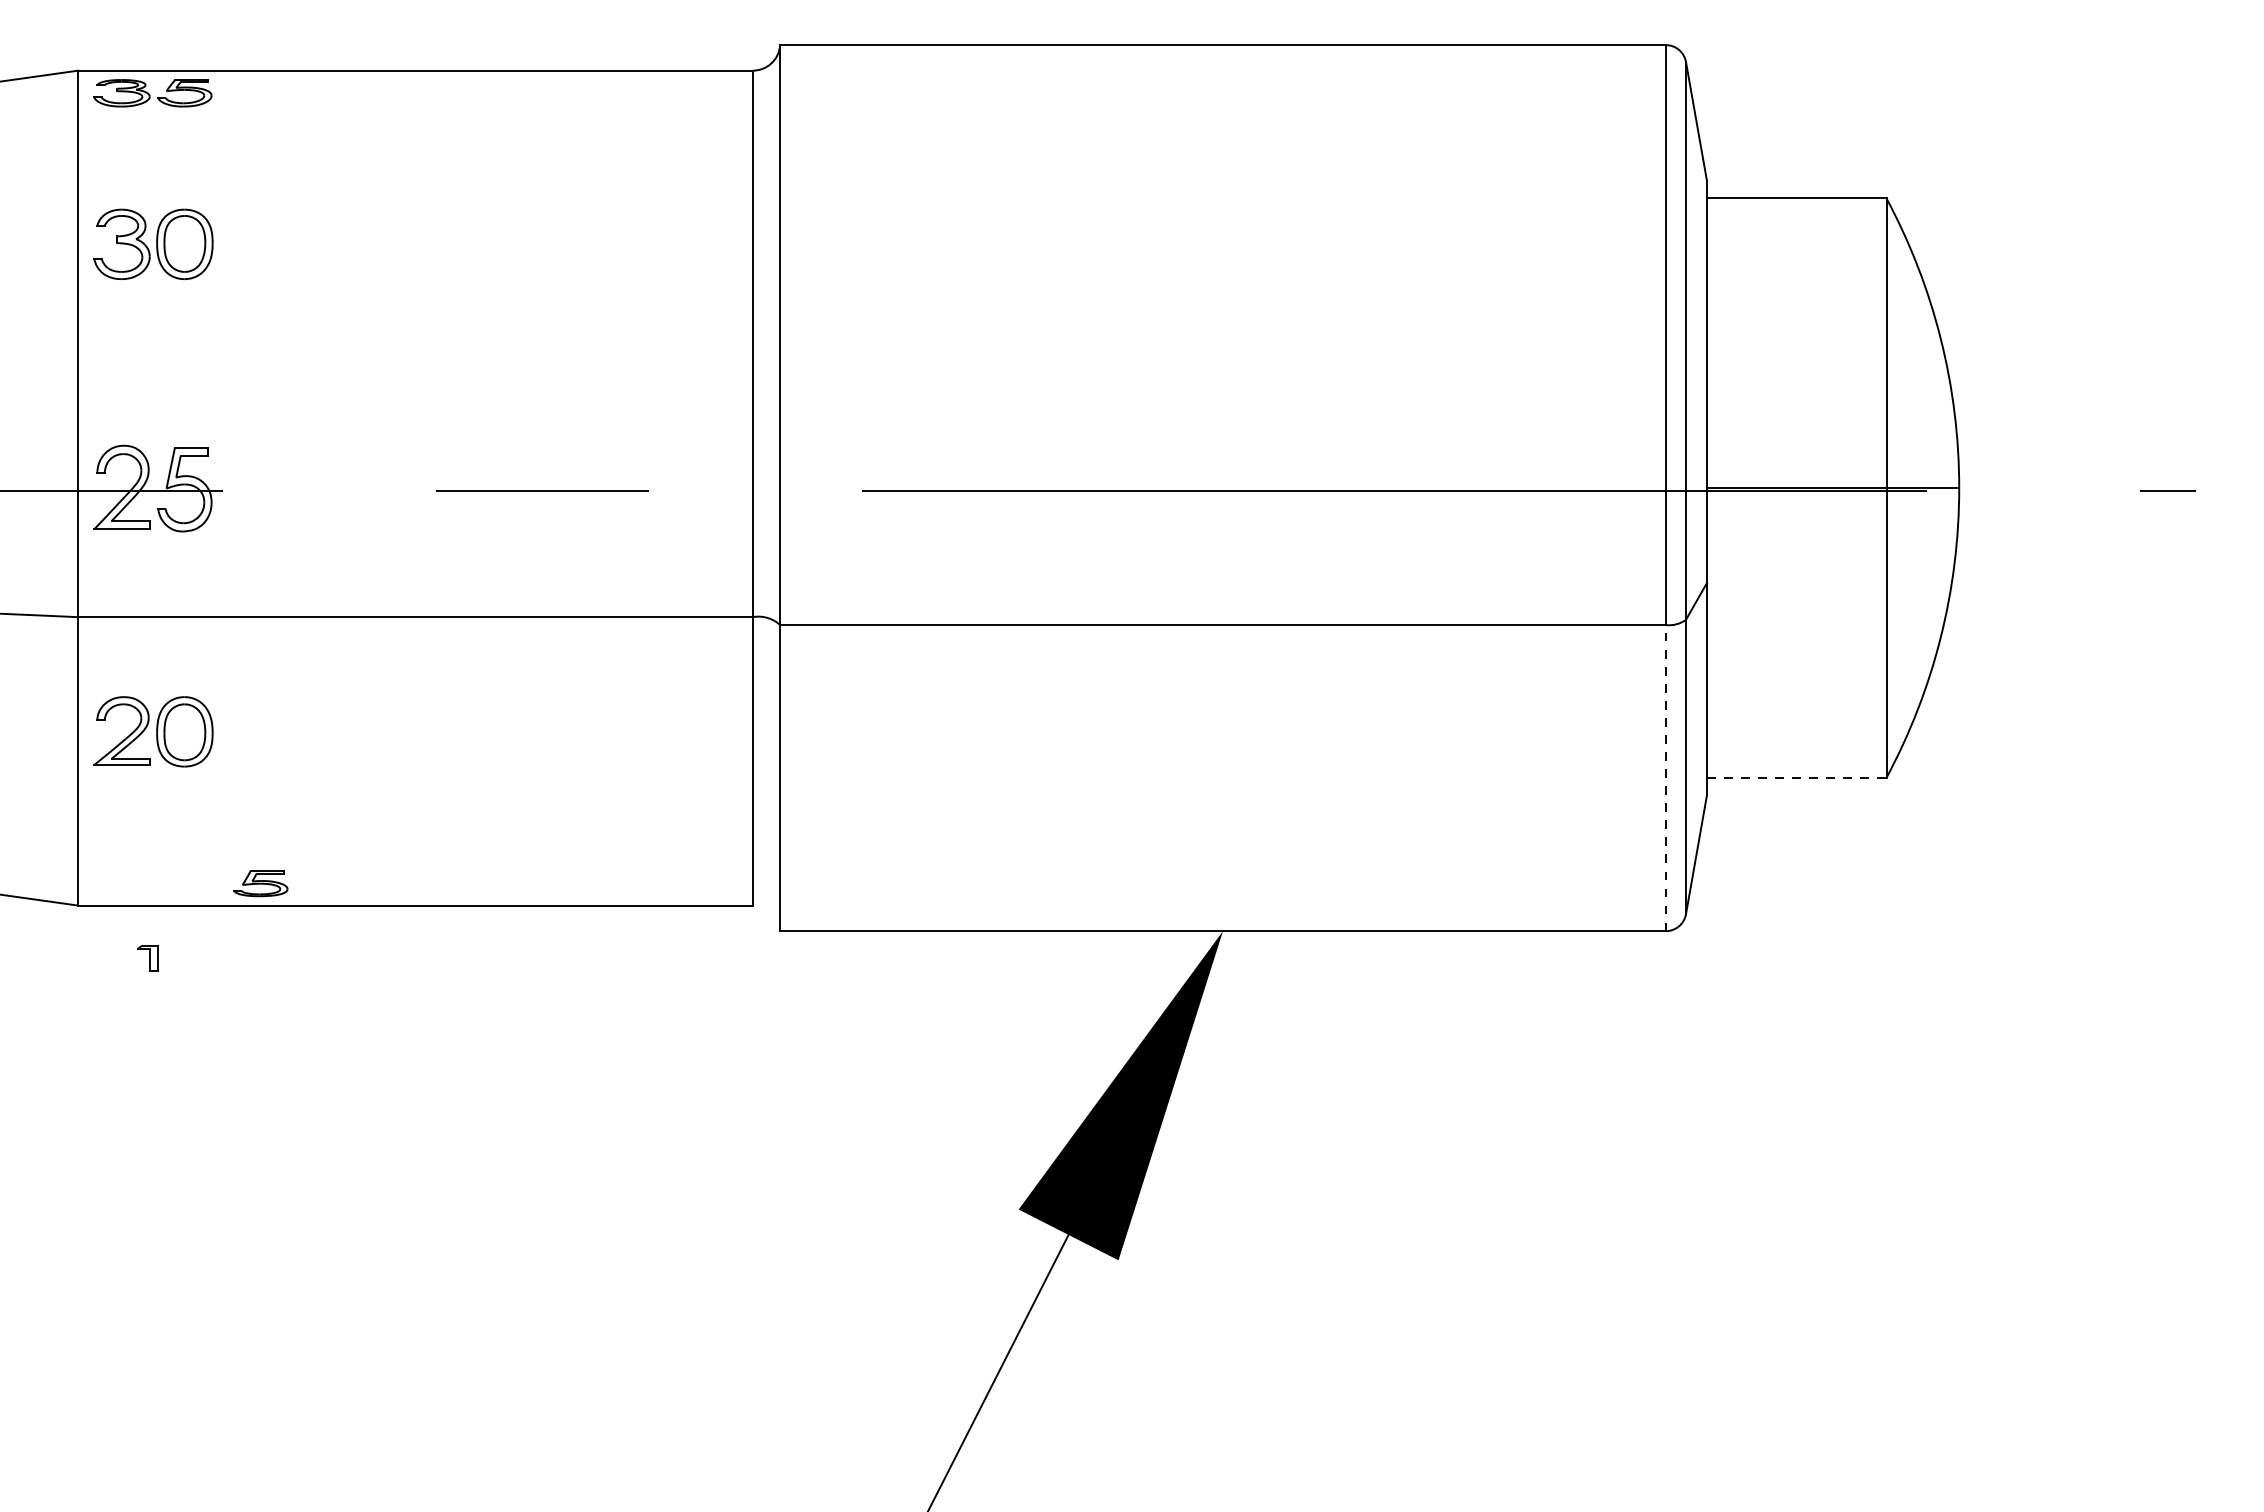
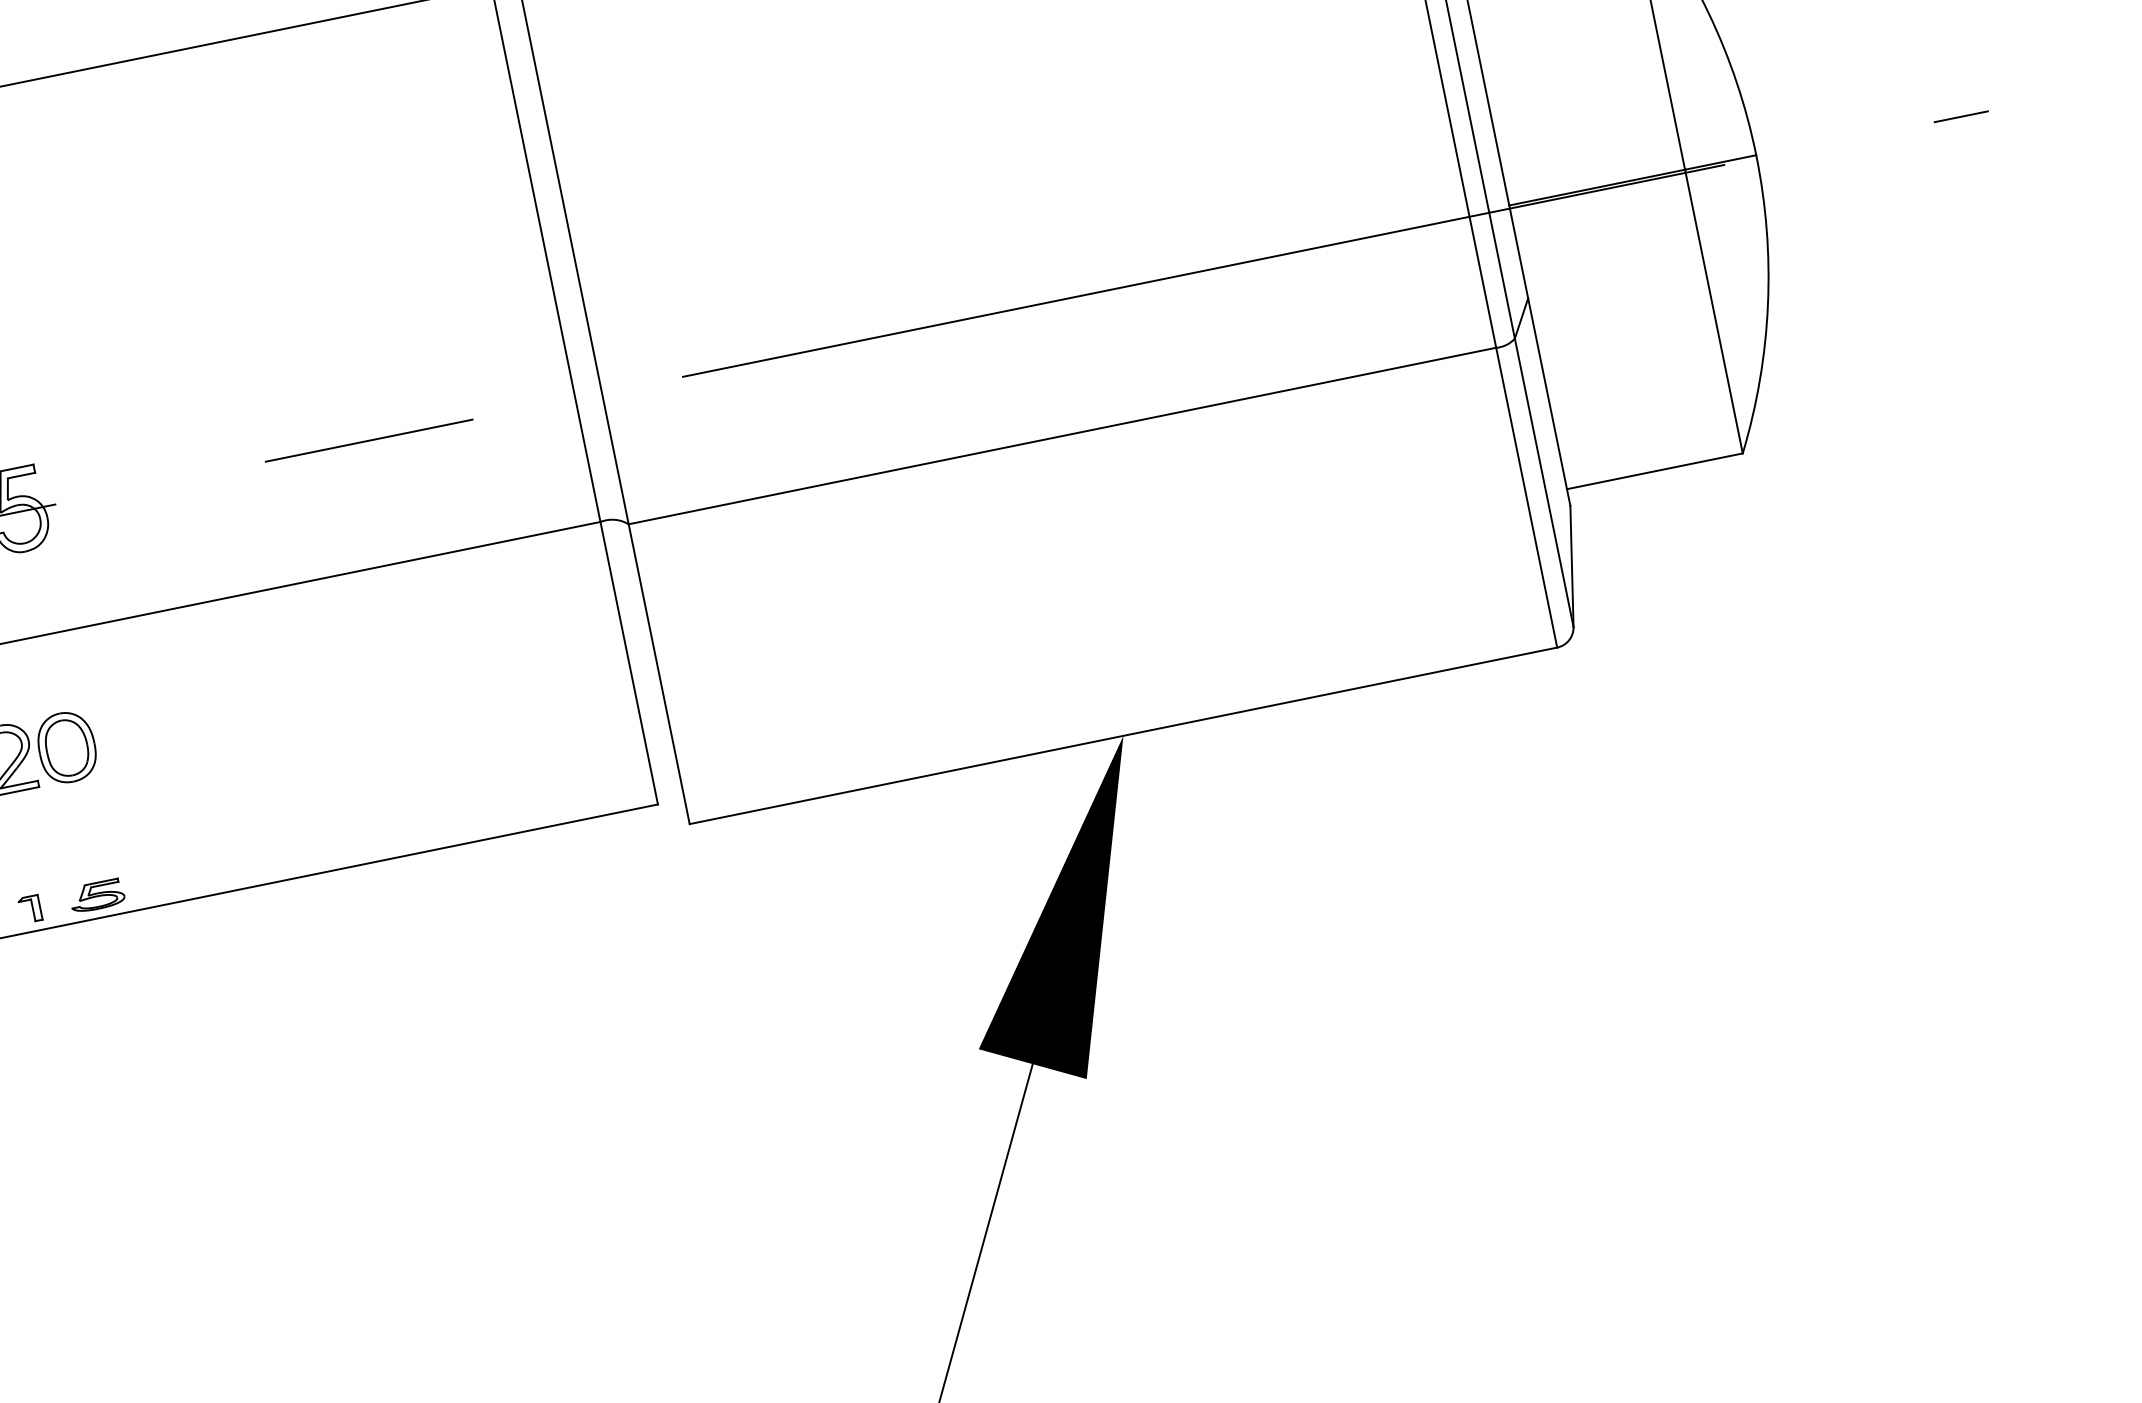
line: (1665, 777) -> (1526, 497), dashed -> solid
line: (1796, 777) -> (1654, 471), dashed -> solid
part: (260, 883) -> (96, 896), moved
part: (147, 958) -> (30, 909), moved

